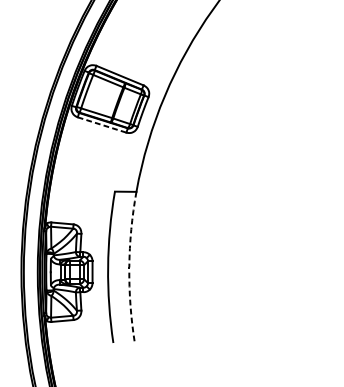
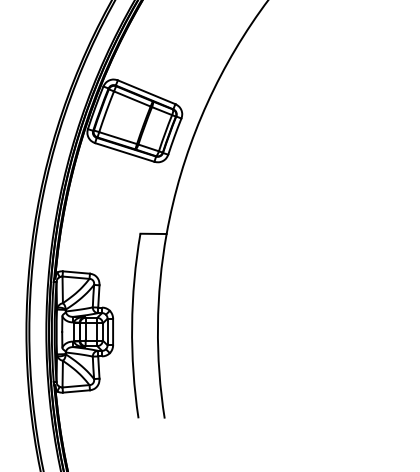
line: (102, 125) -> (125, 152), dashed -> solid
arc: (128, 267) -> (157, 326), dashed -> solid

